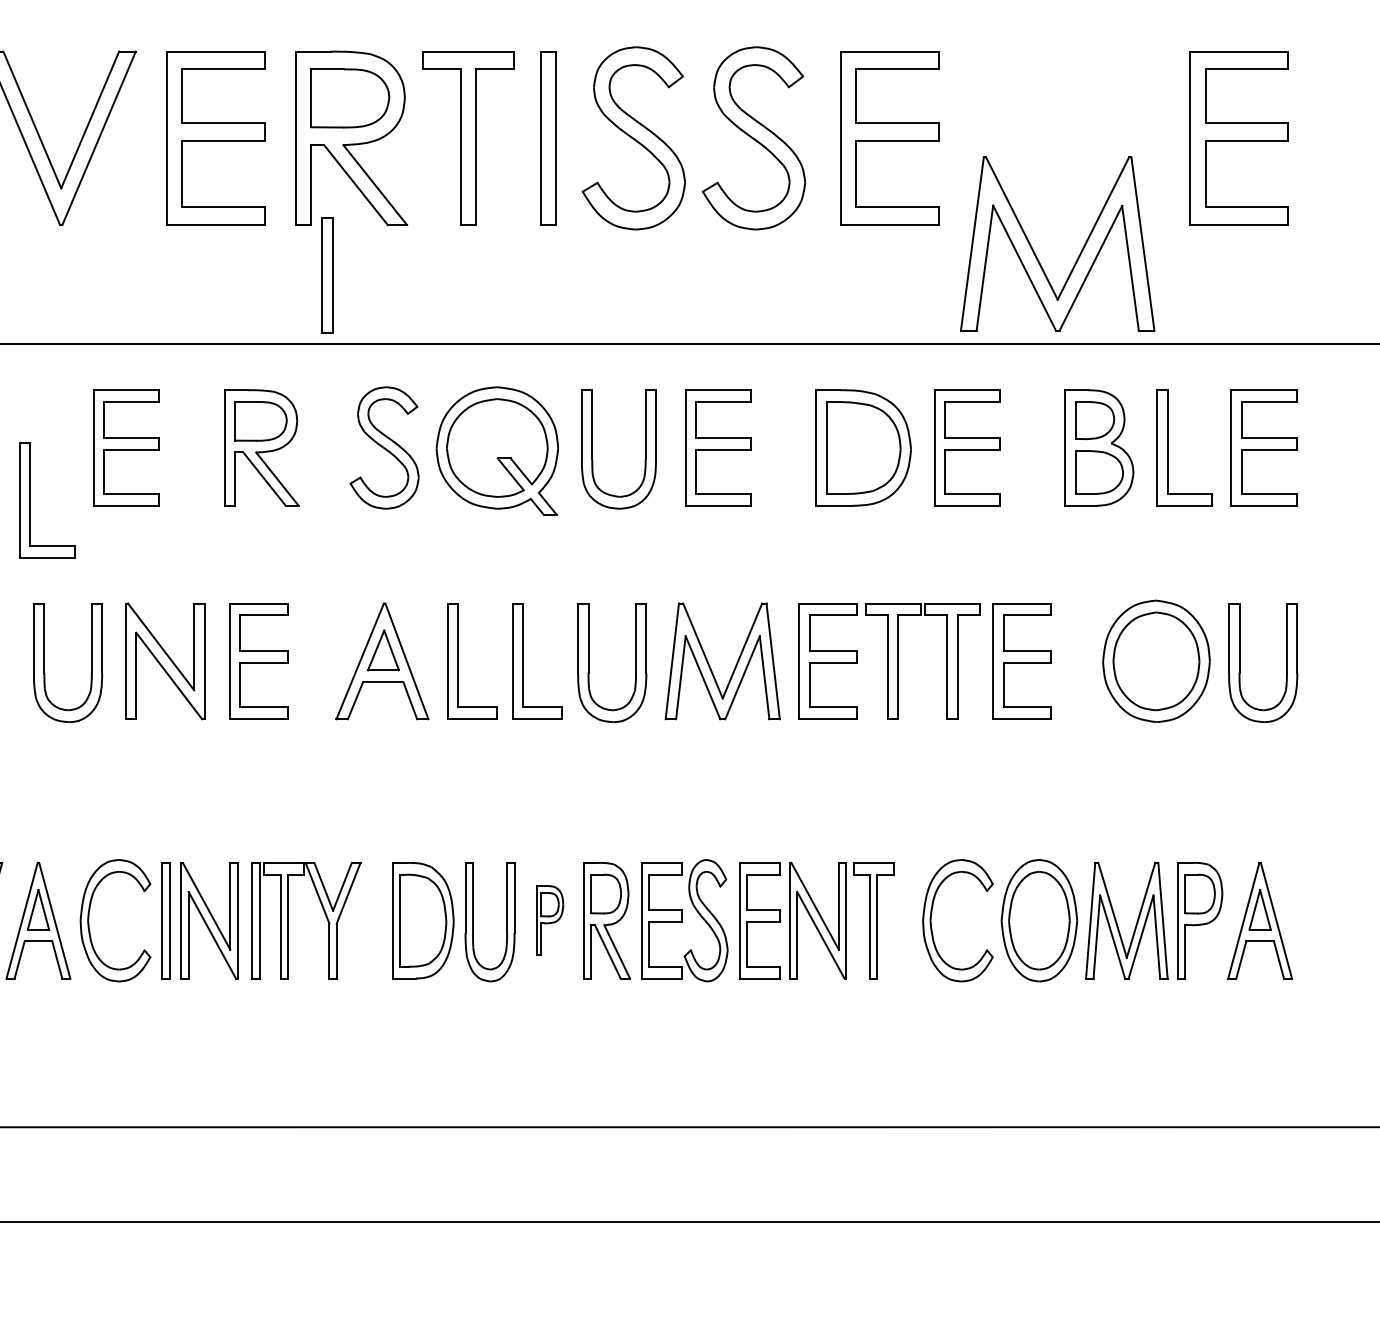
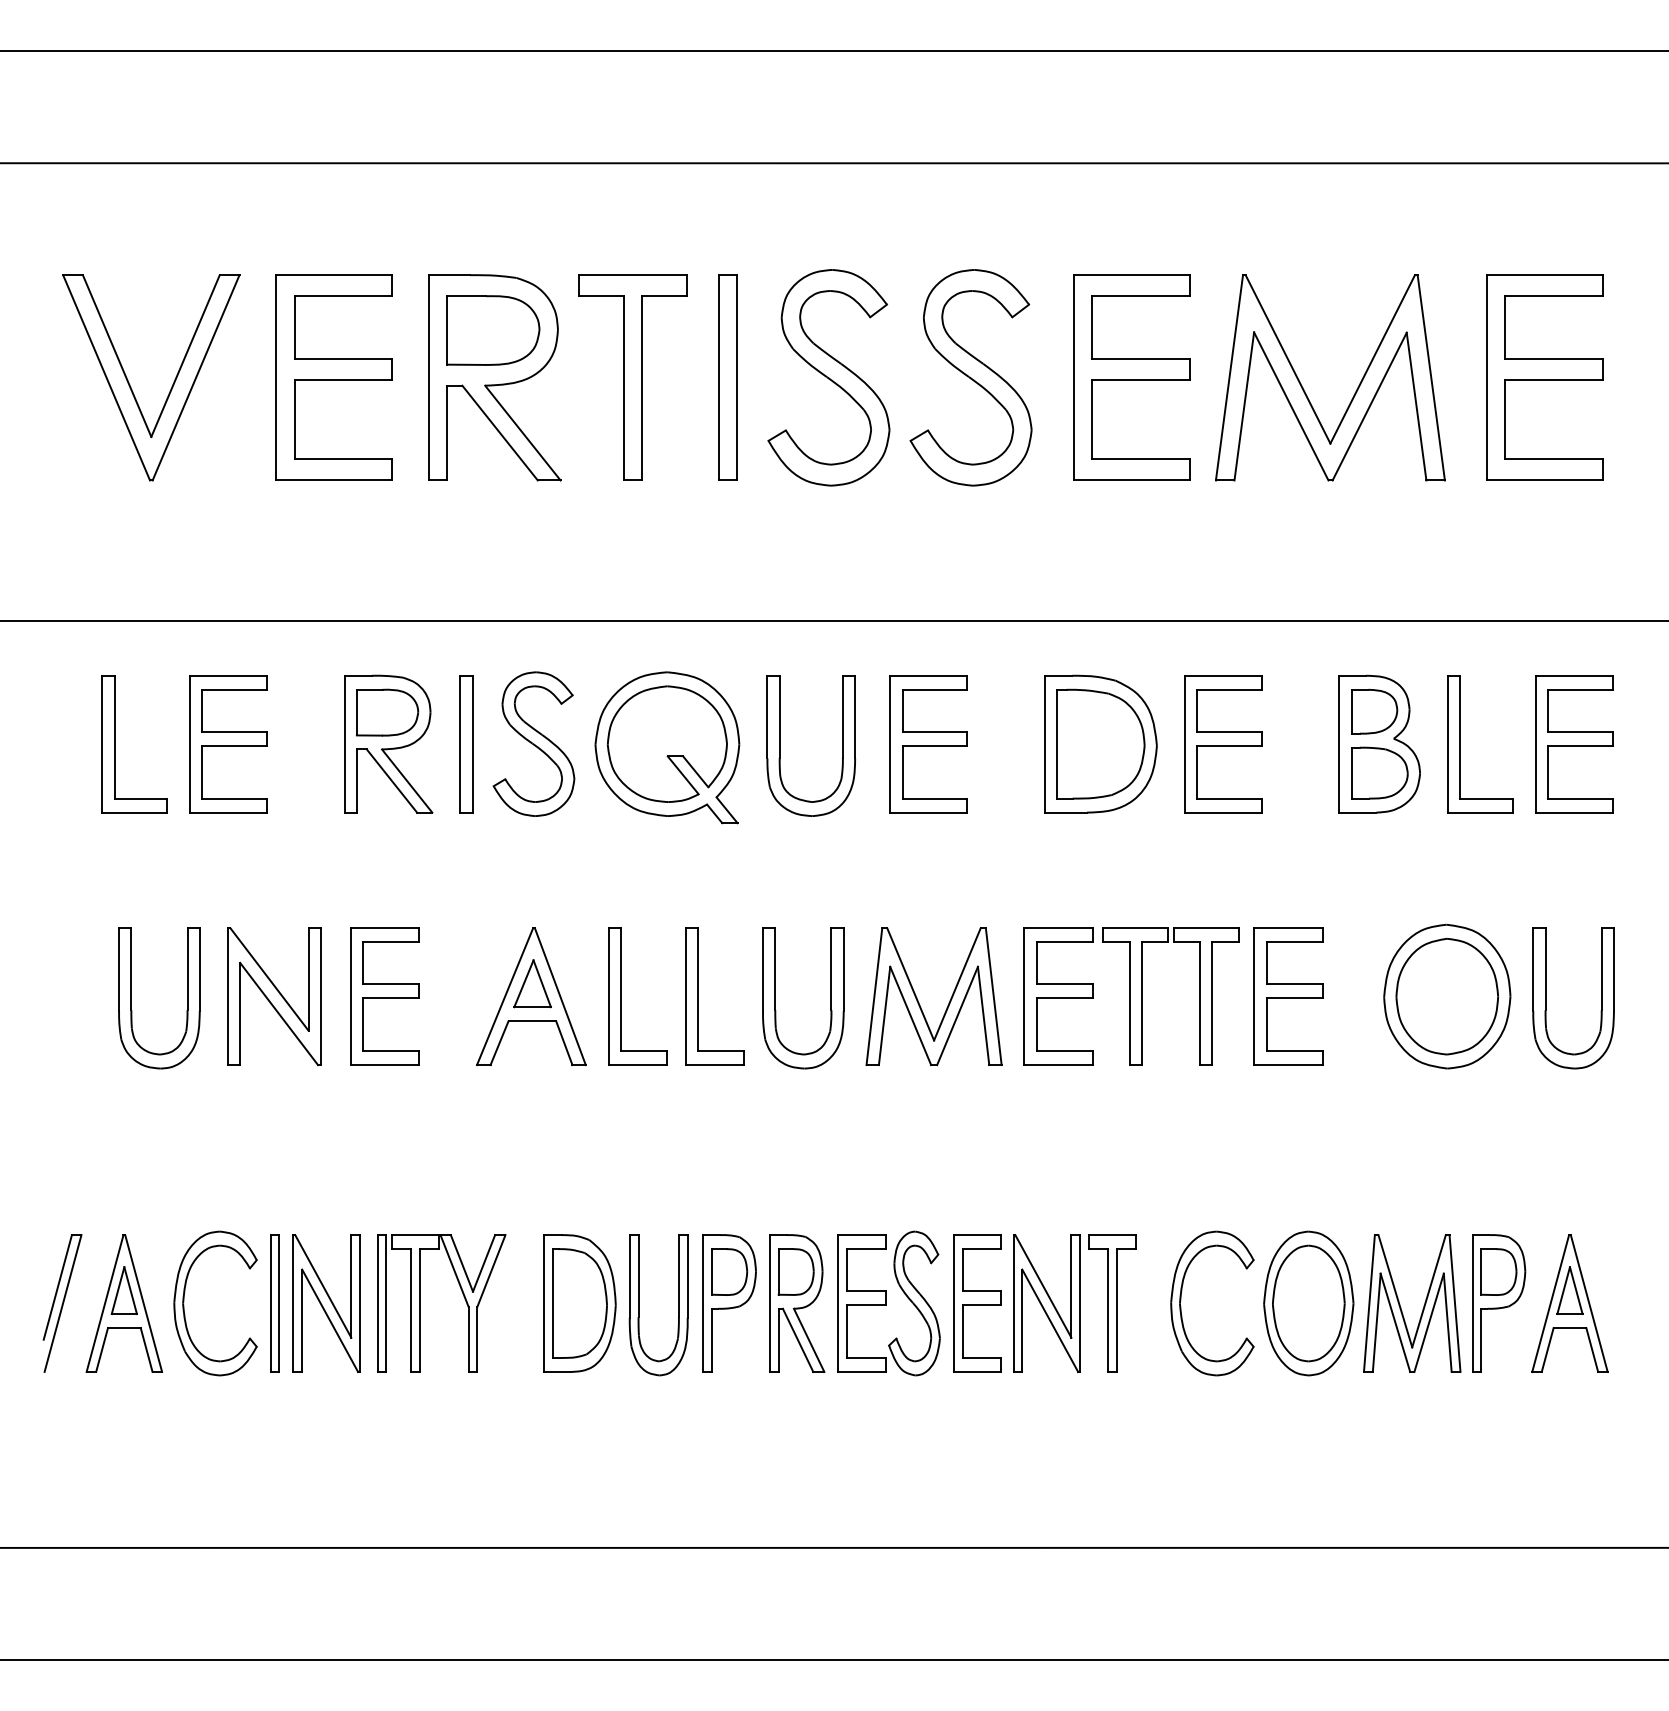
part: (1035, 253) -> (1304, 389), moved
part: (327, 275) -> (466, 744), moved
part: (30, 500) -> (115, 744), moved
part: (549, 920) -> (729, 1303), size x1.67

